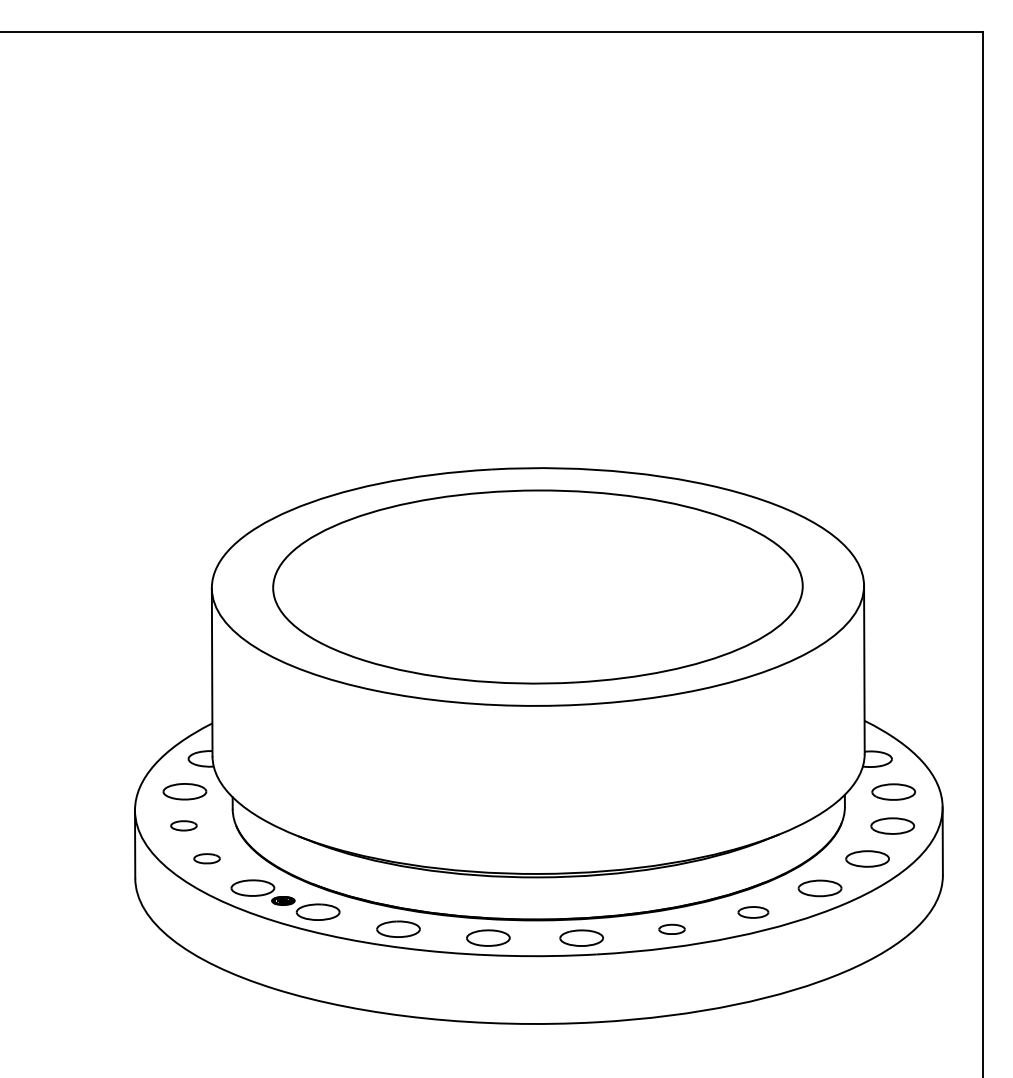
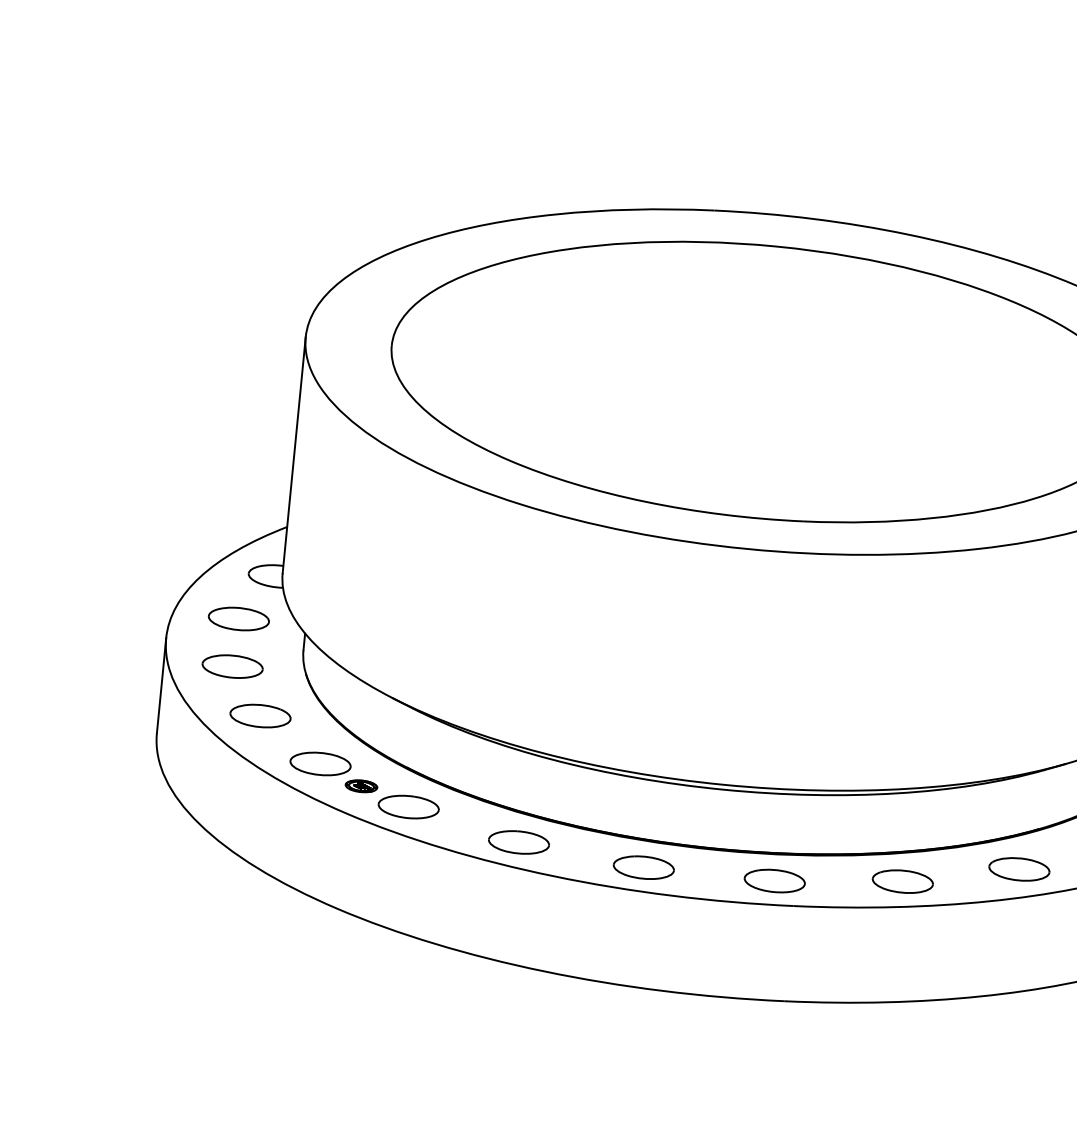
part: (183, 825) -> (232, 666), size x1.67
part: (206, 858) -> (259, 715), size x1.67
part: (753, 912) -> (1019, 869), size x1.43
part: (671, 929) -> (902, 881), size x1.67

